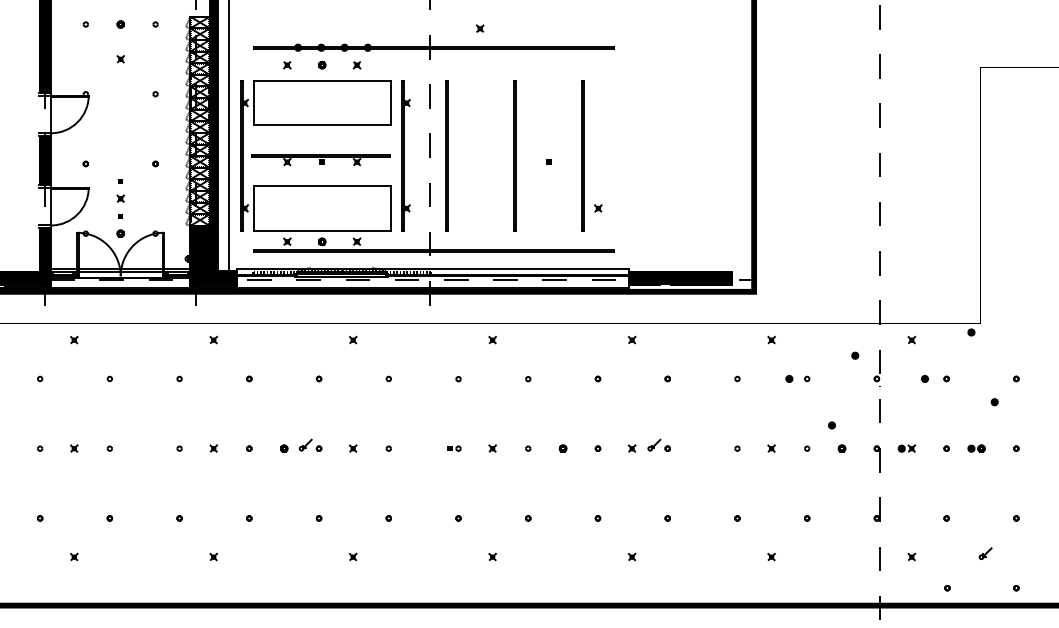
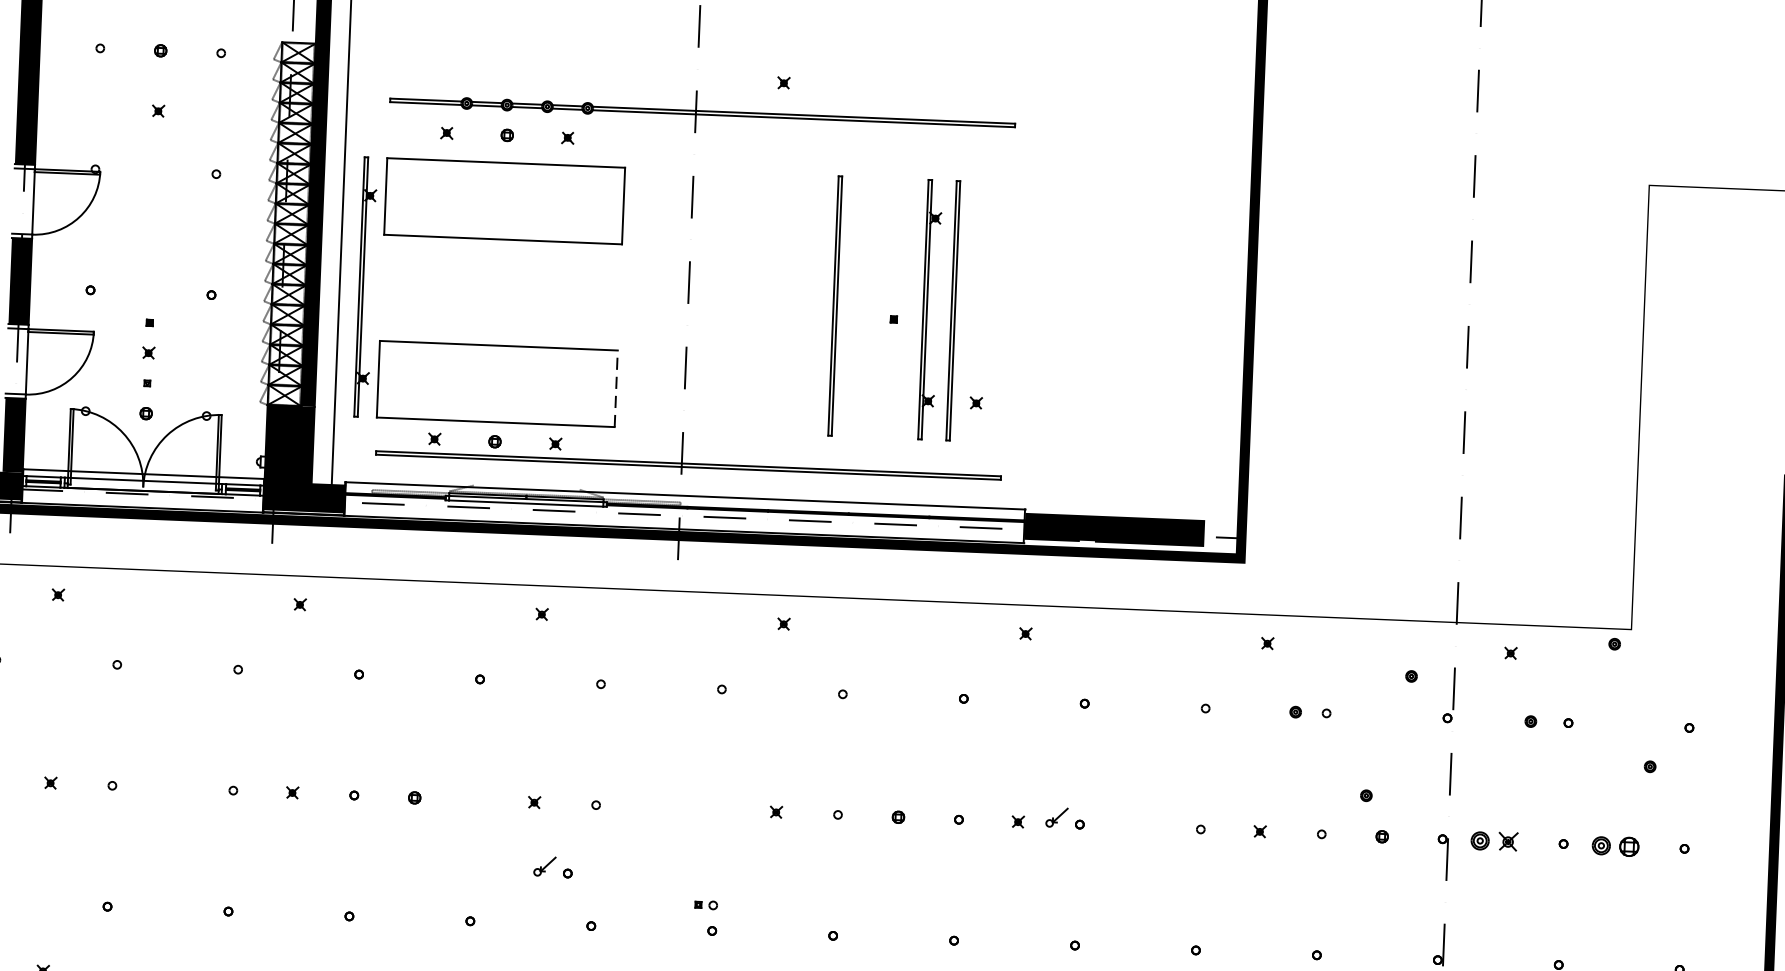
part: (405, 155) -> (929, 309), moved
line: (446, 155) -> (716, 300), removed
part: (320, 160) -> (497, 300), removed
line: (390, 208) -> (615, 388), solid -> dashed
part: (310, 444) -> (553, 865), moved
part: (454, 448) -> (706, 904), moved
part: (906, 448) -> (1493, 840), size x1.6
part: (976, 448) -> (1615, 845), size x1.6

